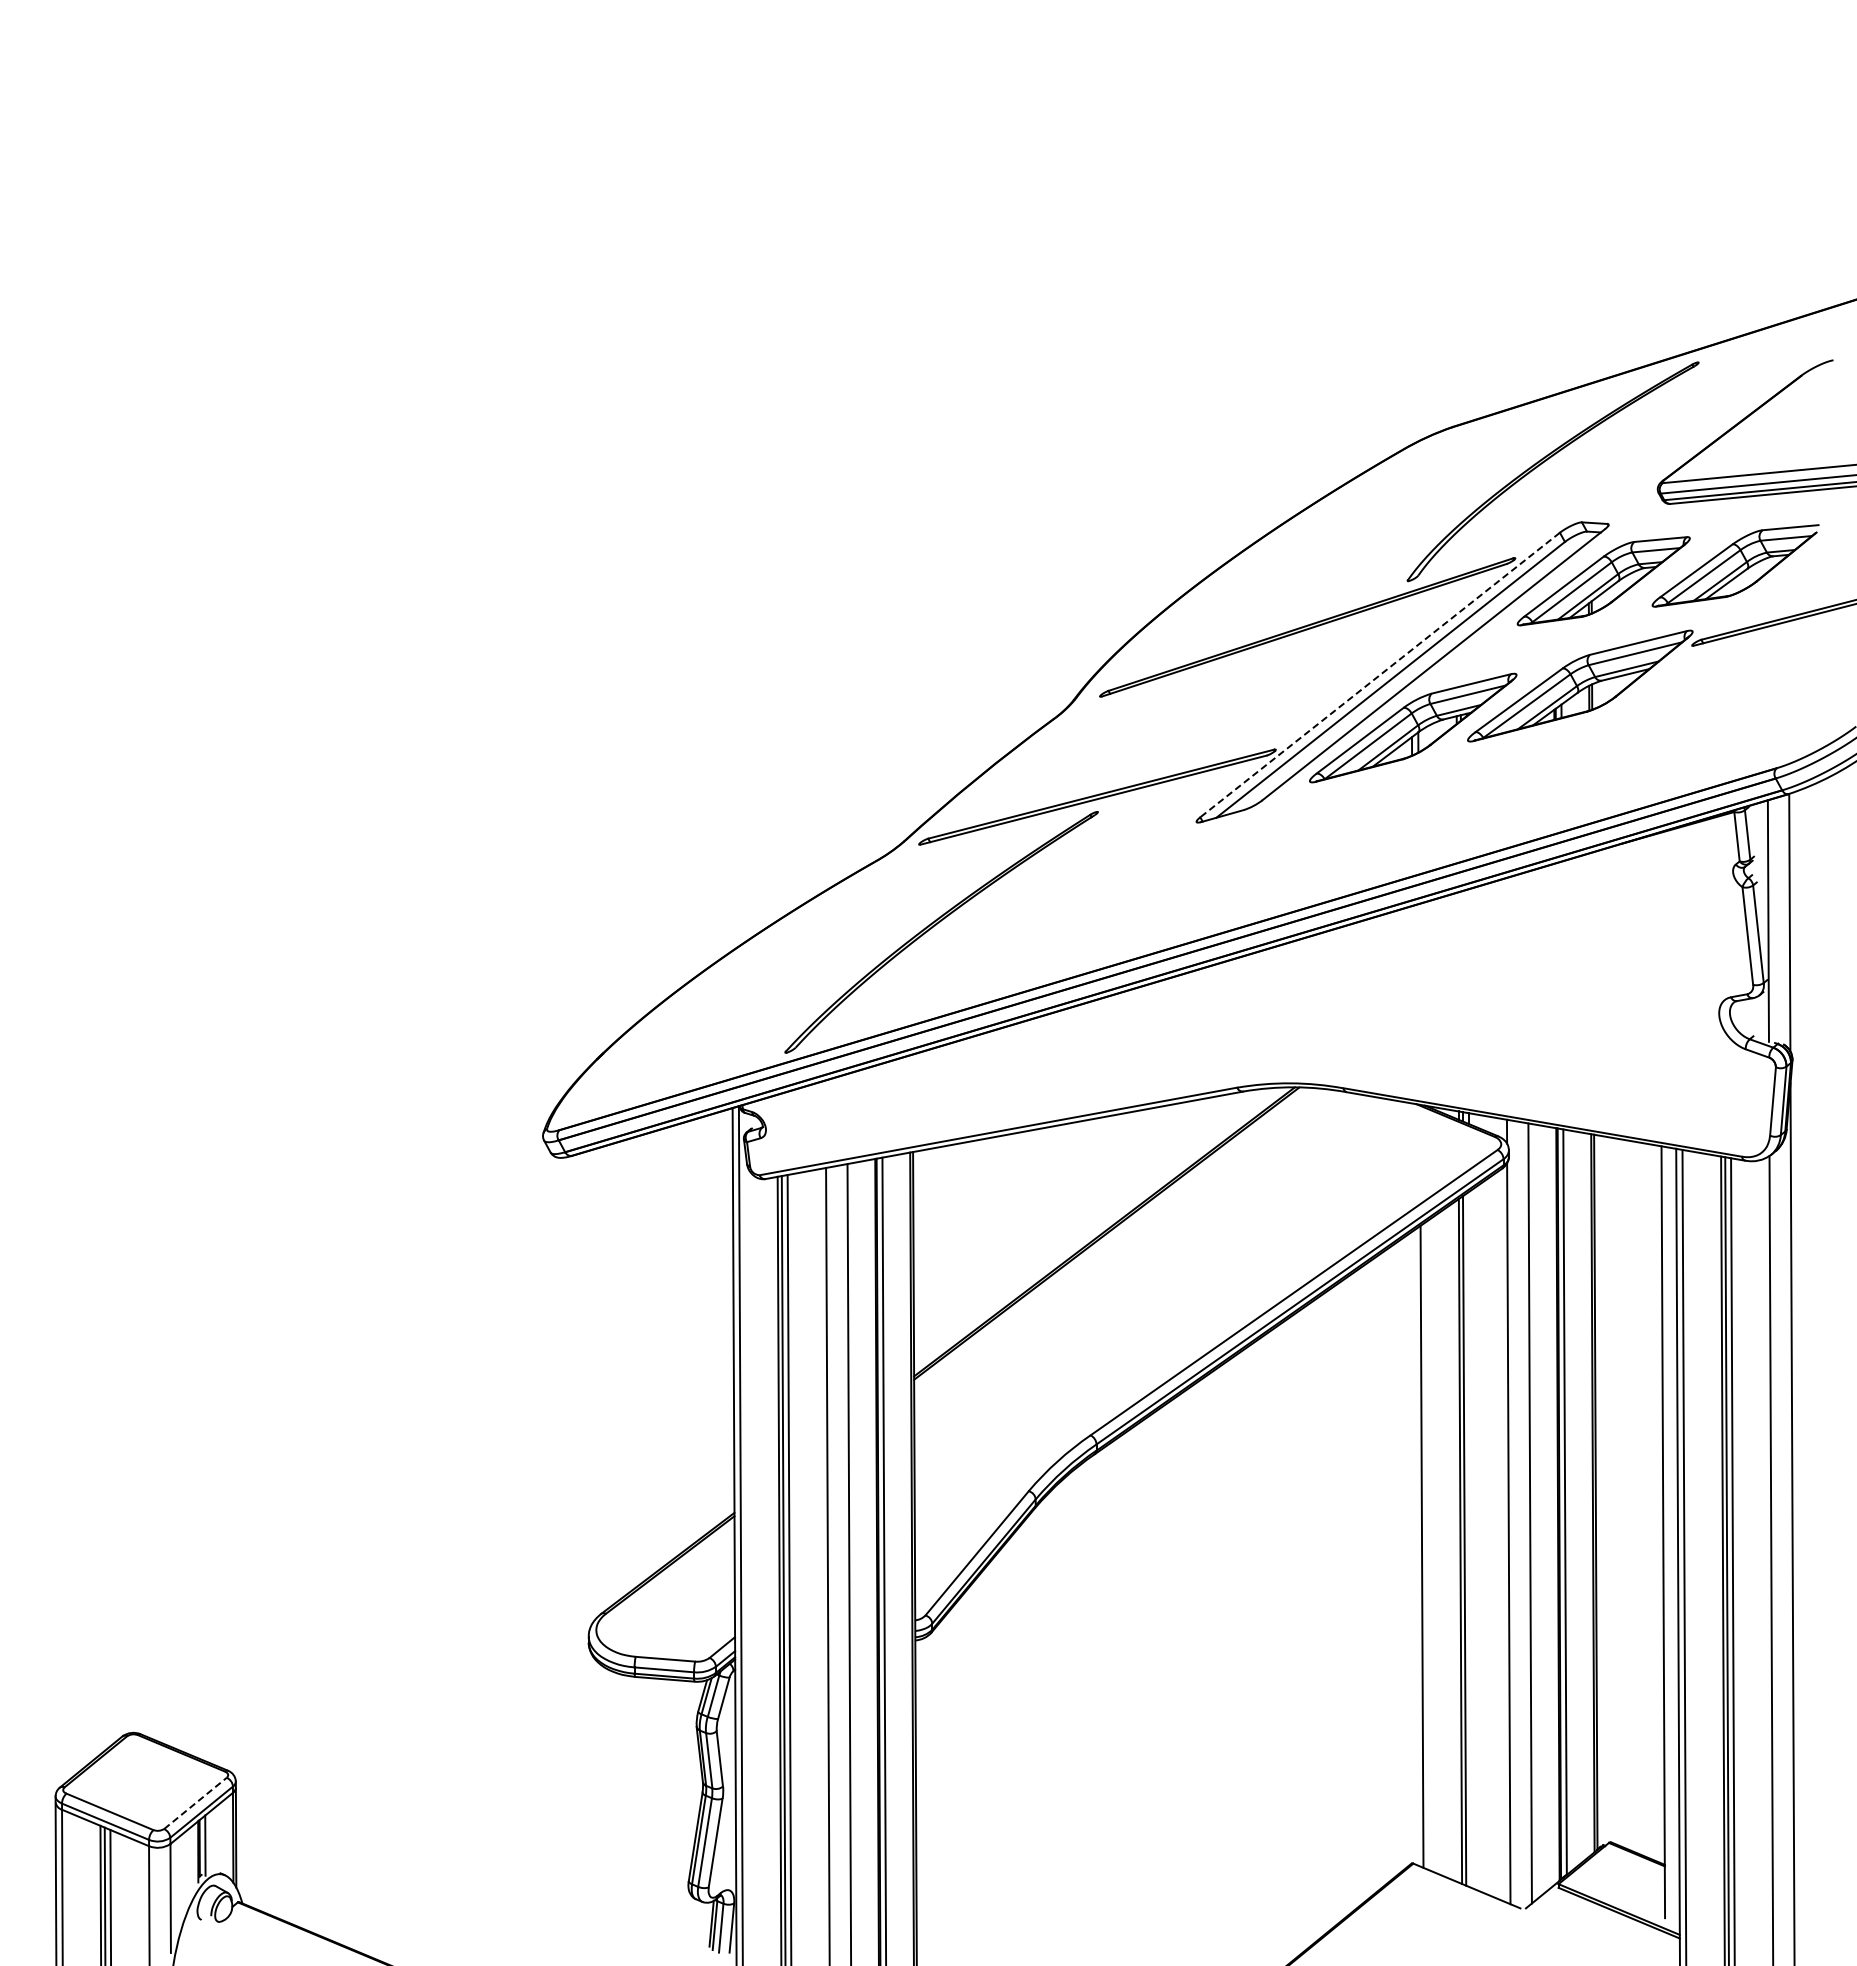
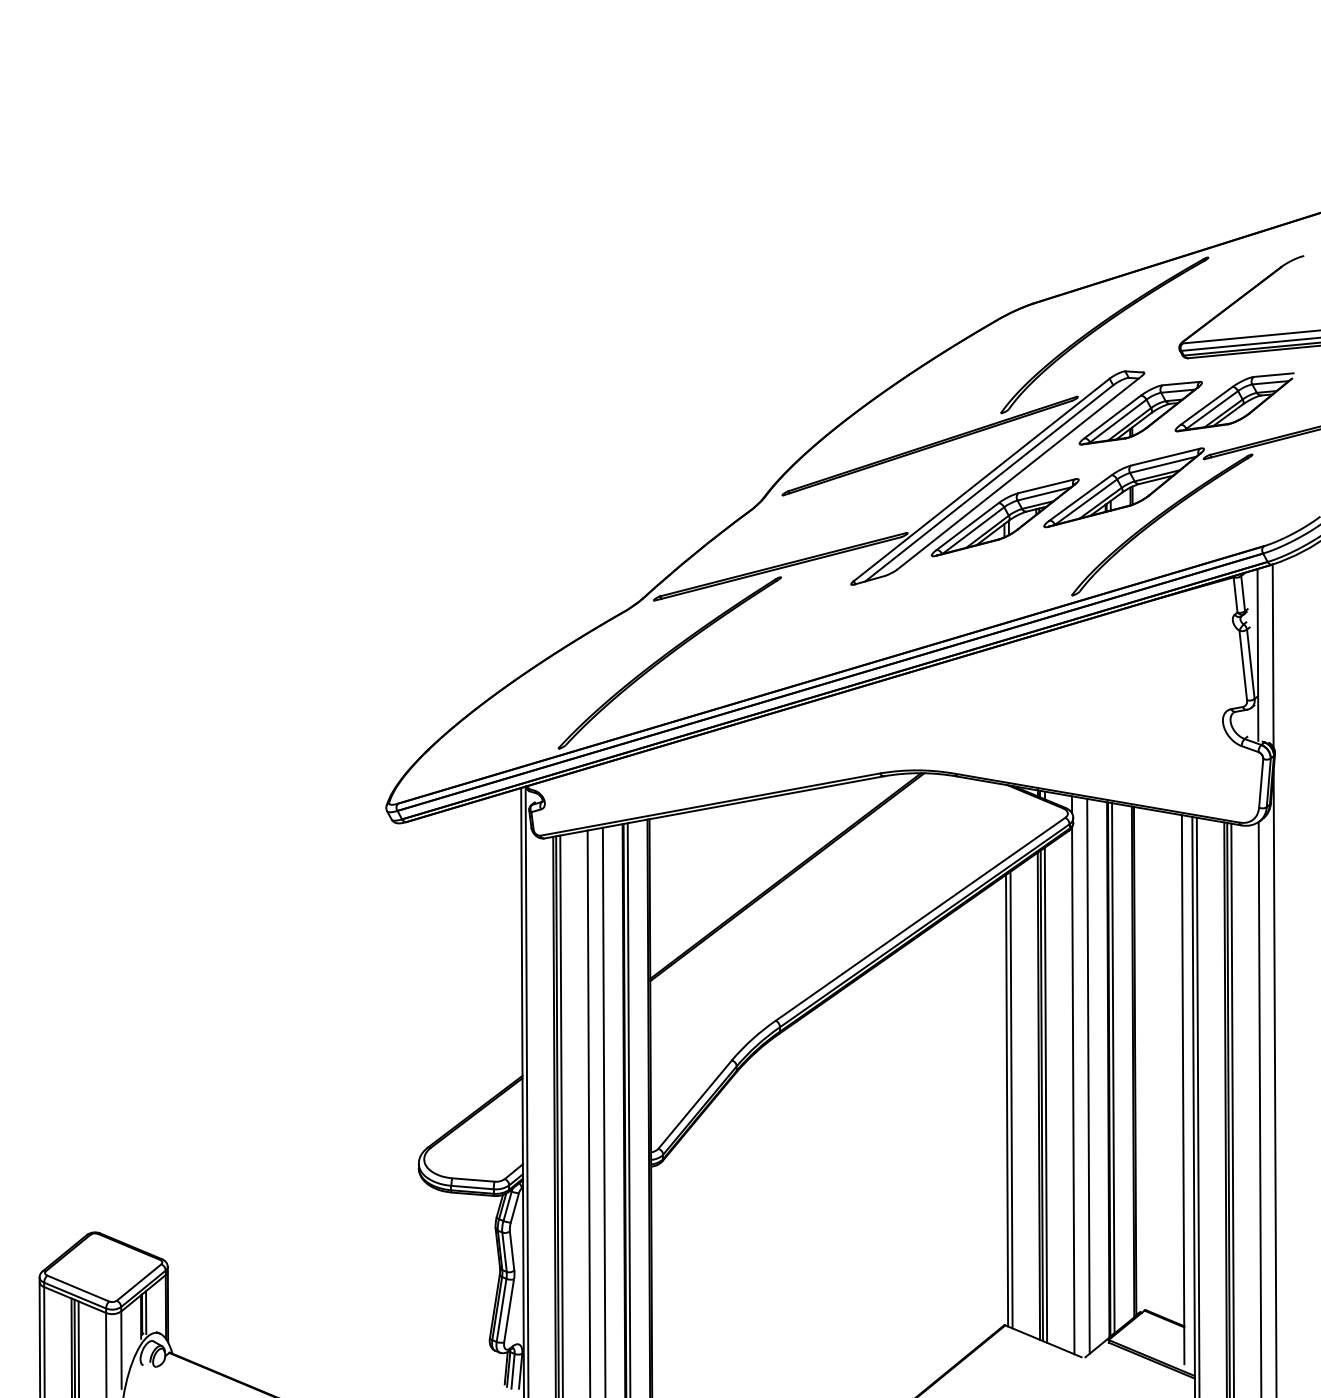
line: (1379, 675) -> (981, 480), dashed -> solid
part: (1629, 730) -> (1159, 519), added
line: (1470, 1540) -> (1046, 1095), added
line: (1415, 1547) -> (1006, 1100), added
line: (195, 1803) -> (139, 1282), dashed -> solid

